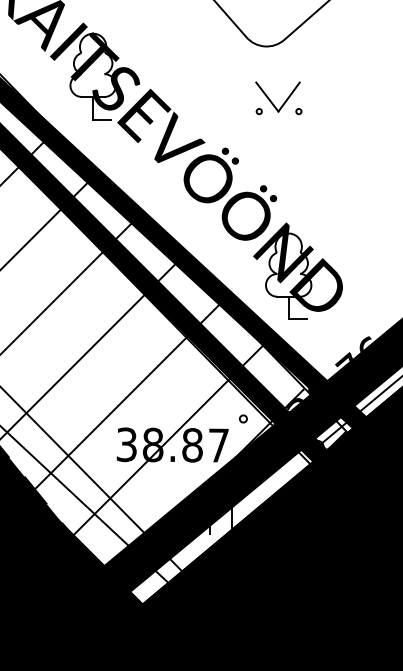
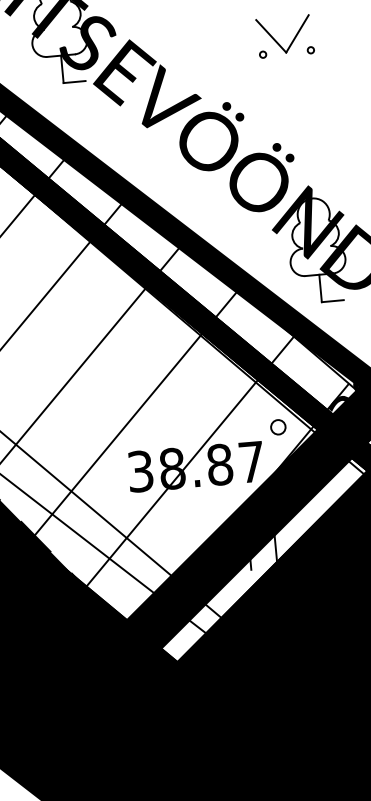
part: (243, 418) -> (278, 426), size x1.67

